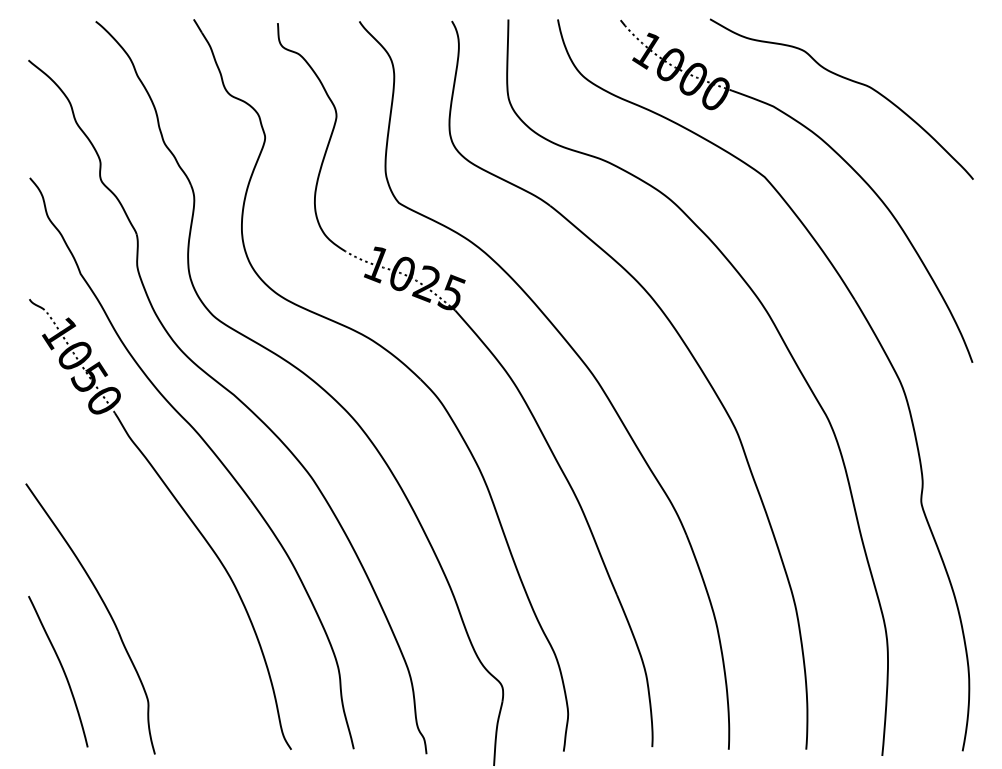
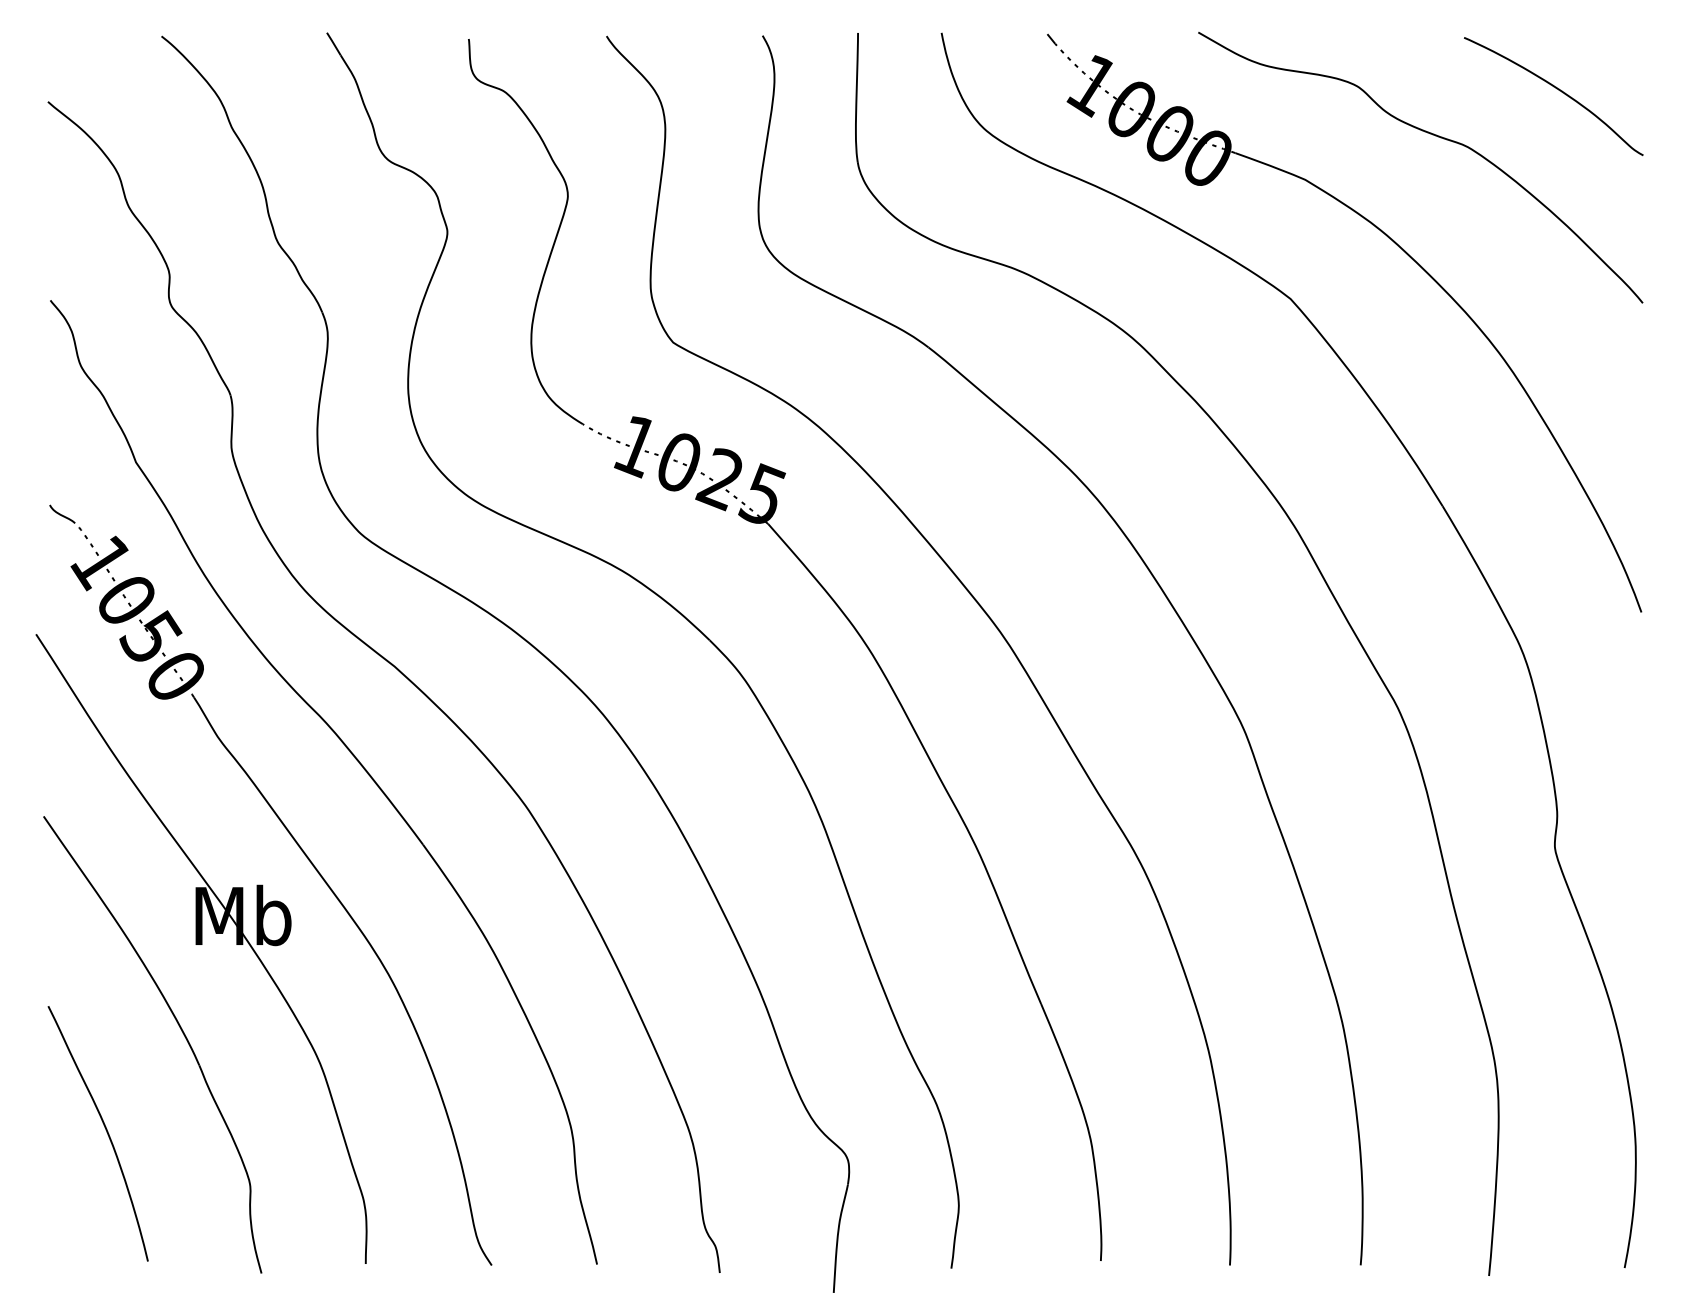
curve: (922, 53) -> (1556, 90), added
part: (119, 561) -> (201, 947), added

